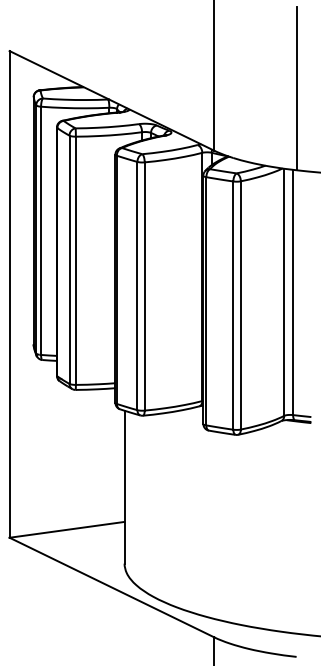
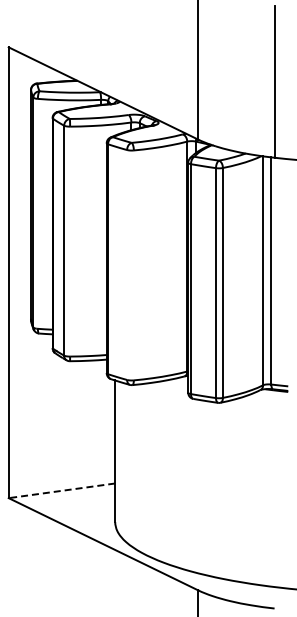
line: (40, 230) -> (37, 213), removed
line: (76, 260) -> (70, 241), removed
line: (137, 285) -> (127, 264), removed
line: (144, 286) -> (133, 265), removed
line: (66, 529) -> (61, 490), solid -> dashed

